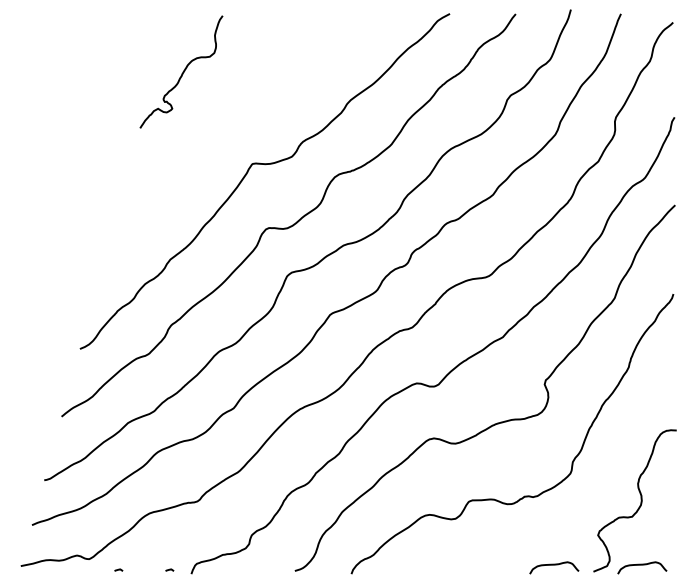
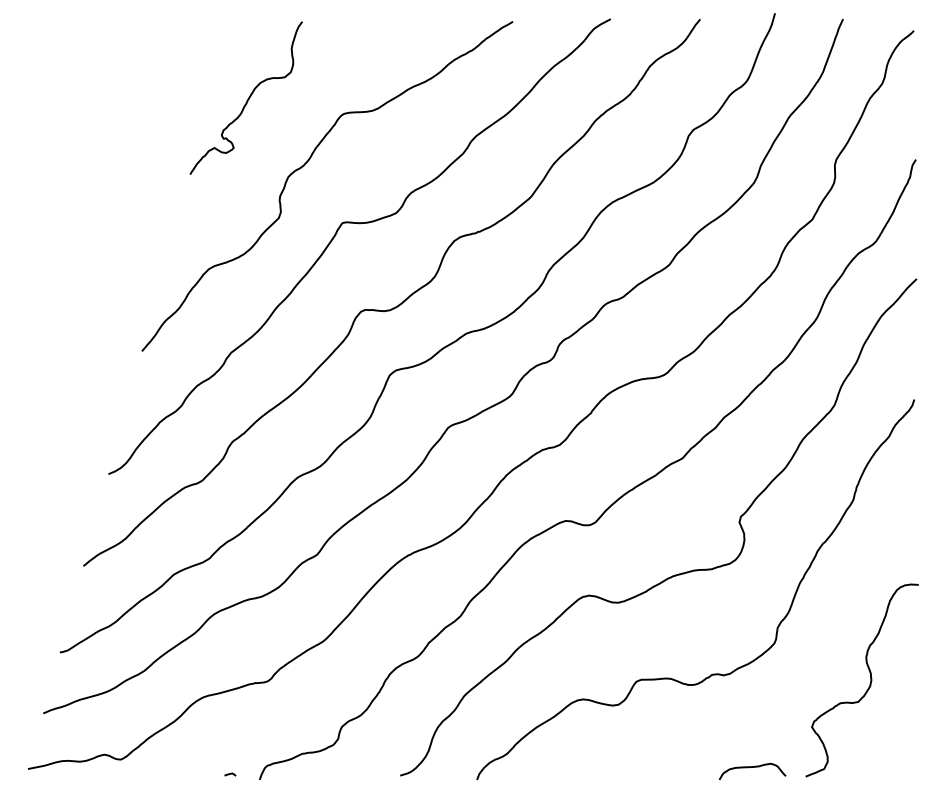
curve: (226, 120) -> (307, 163), added
curve: (642, 565) -> (872, 768), removed
curve: (118, 569) -> (160, 773), removed

